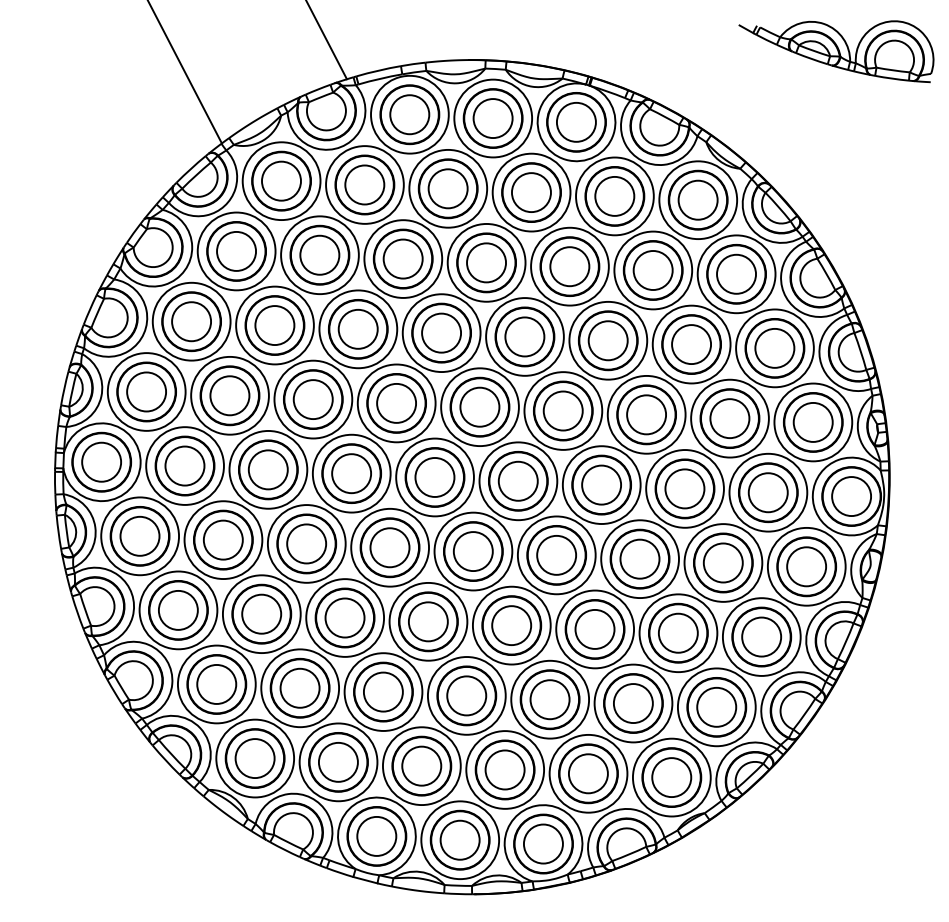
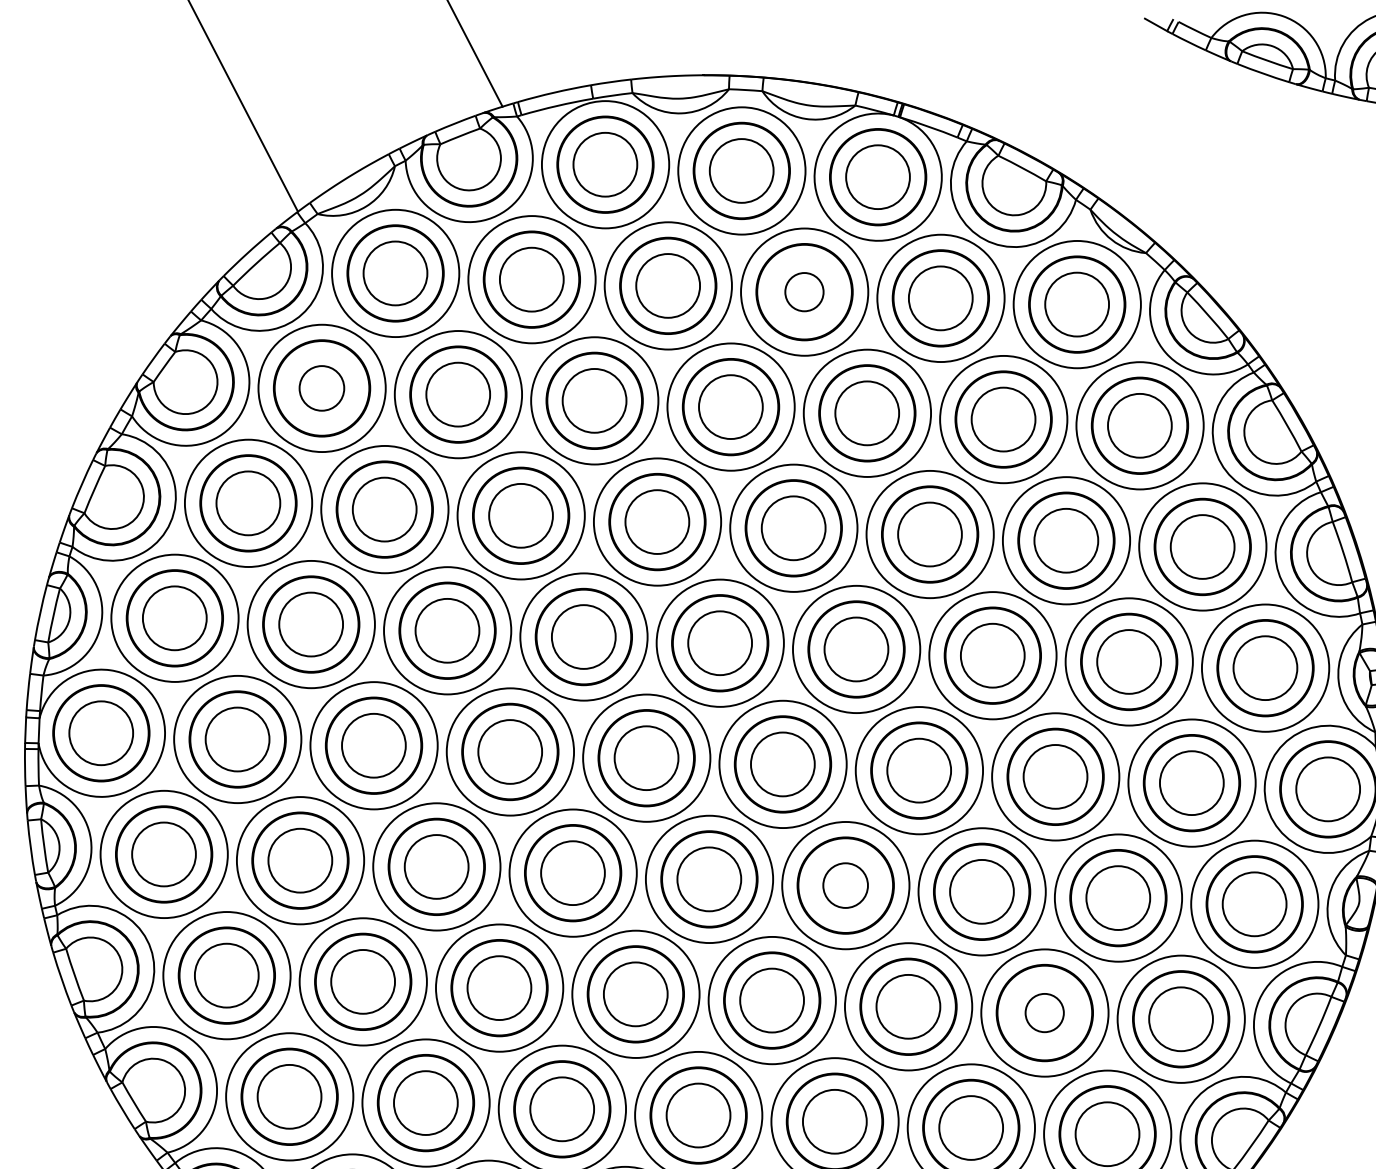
circle: (530, 192) -> (802, 291), size x0.6
circle: (236, 250) -> (321, 386), size x0.7
circle: (556, 554) -> (845, 884), size x0.7
circle: (677, 632) -> (1043, 1011), size x0.6

